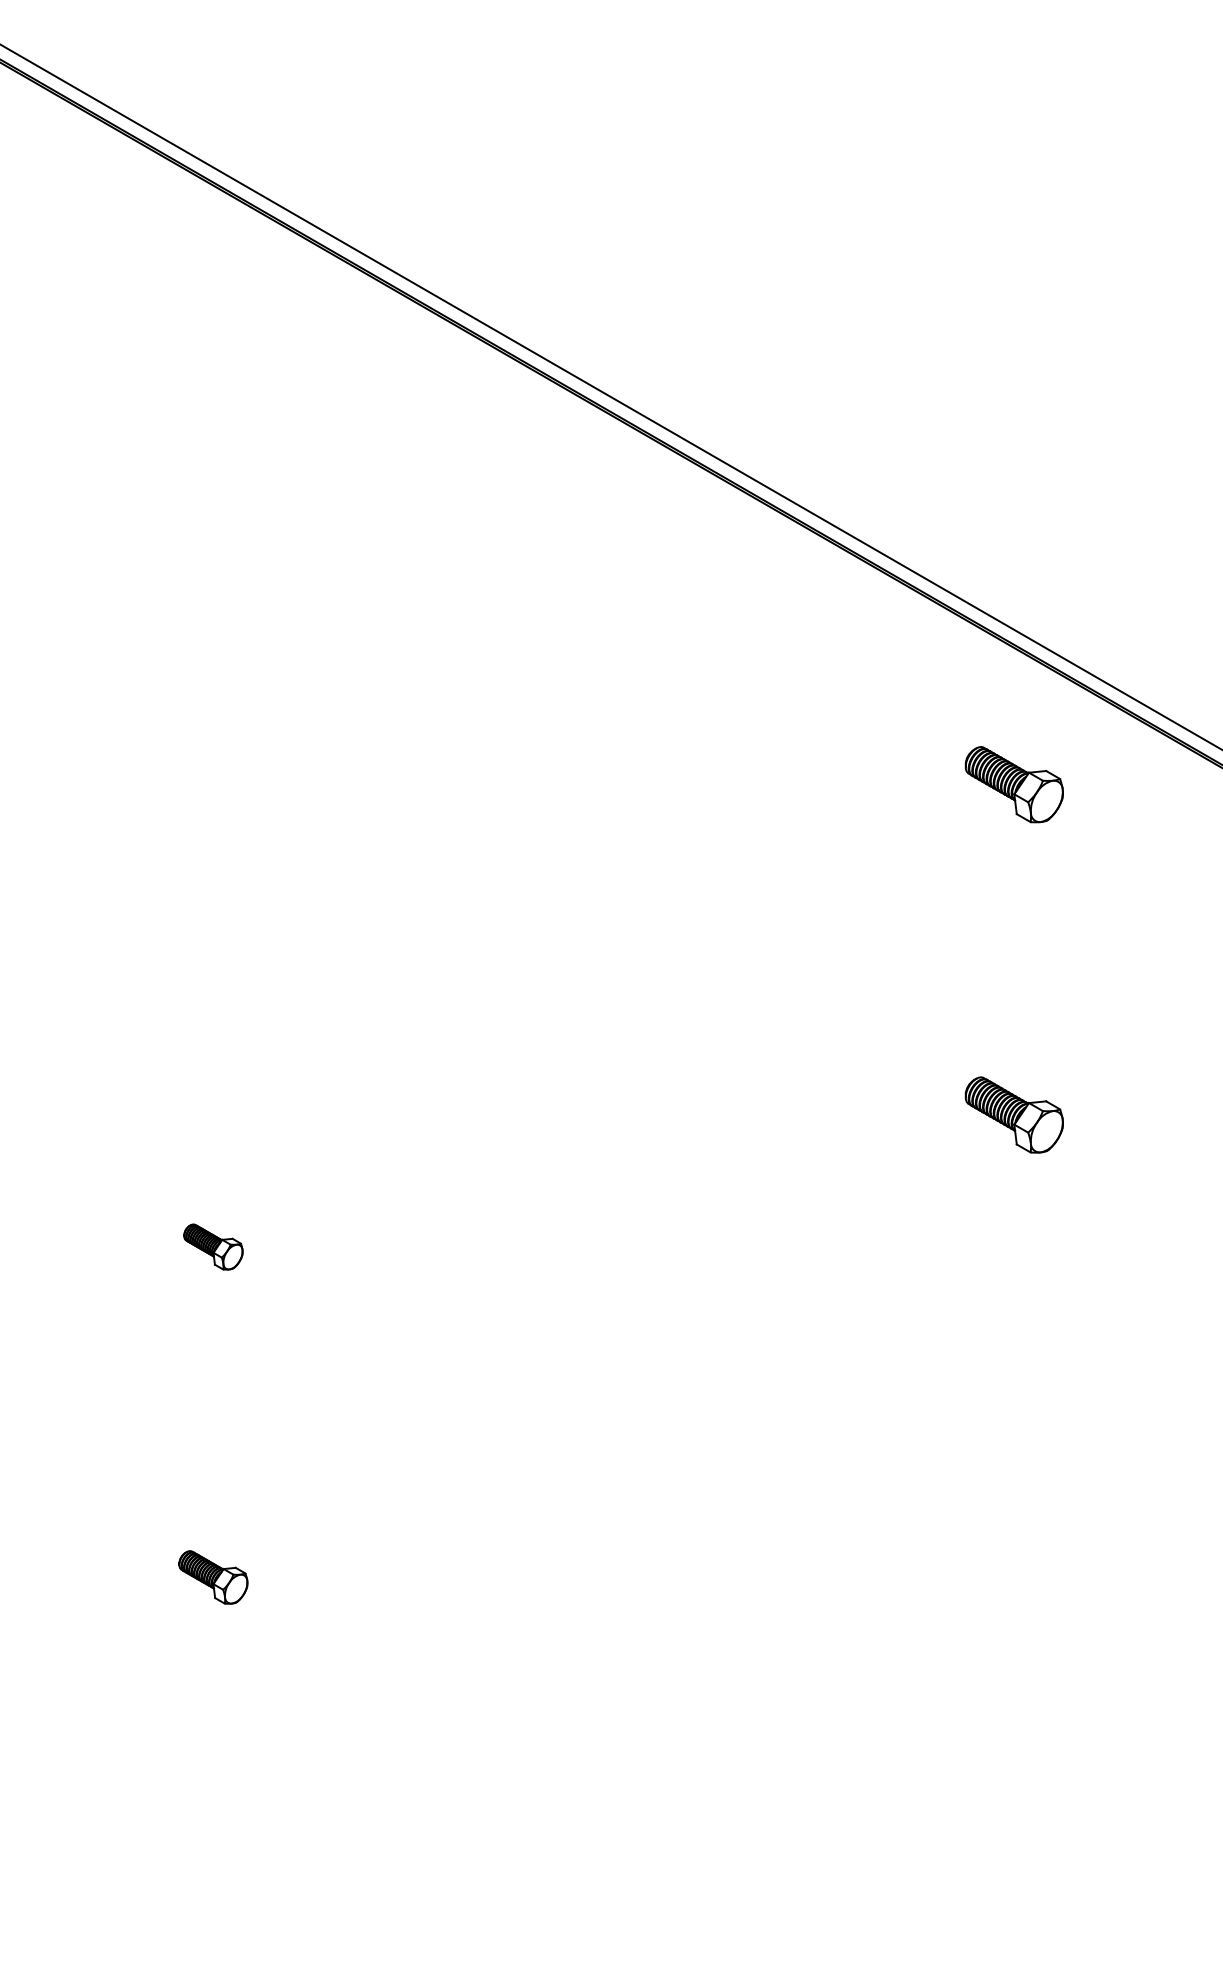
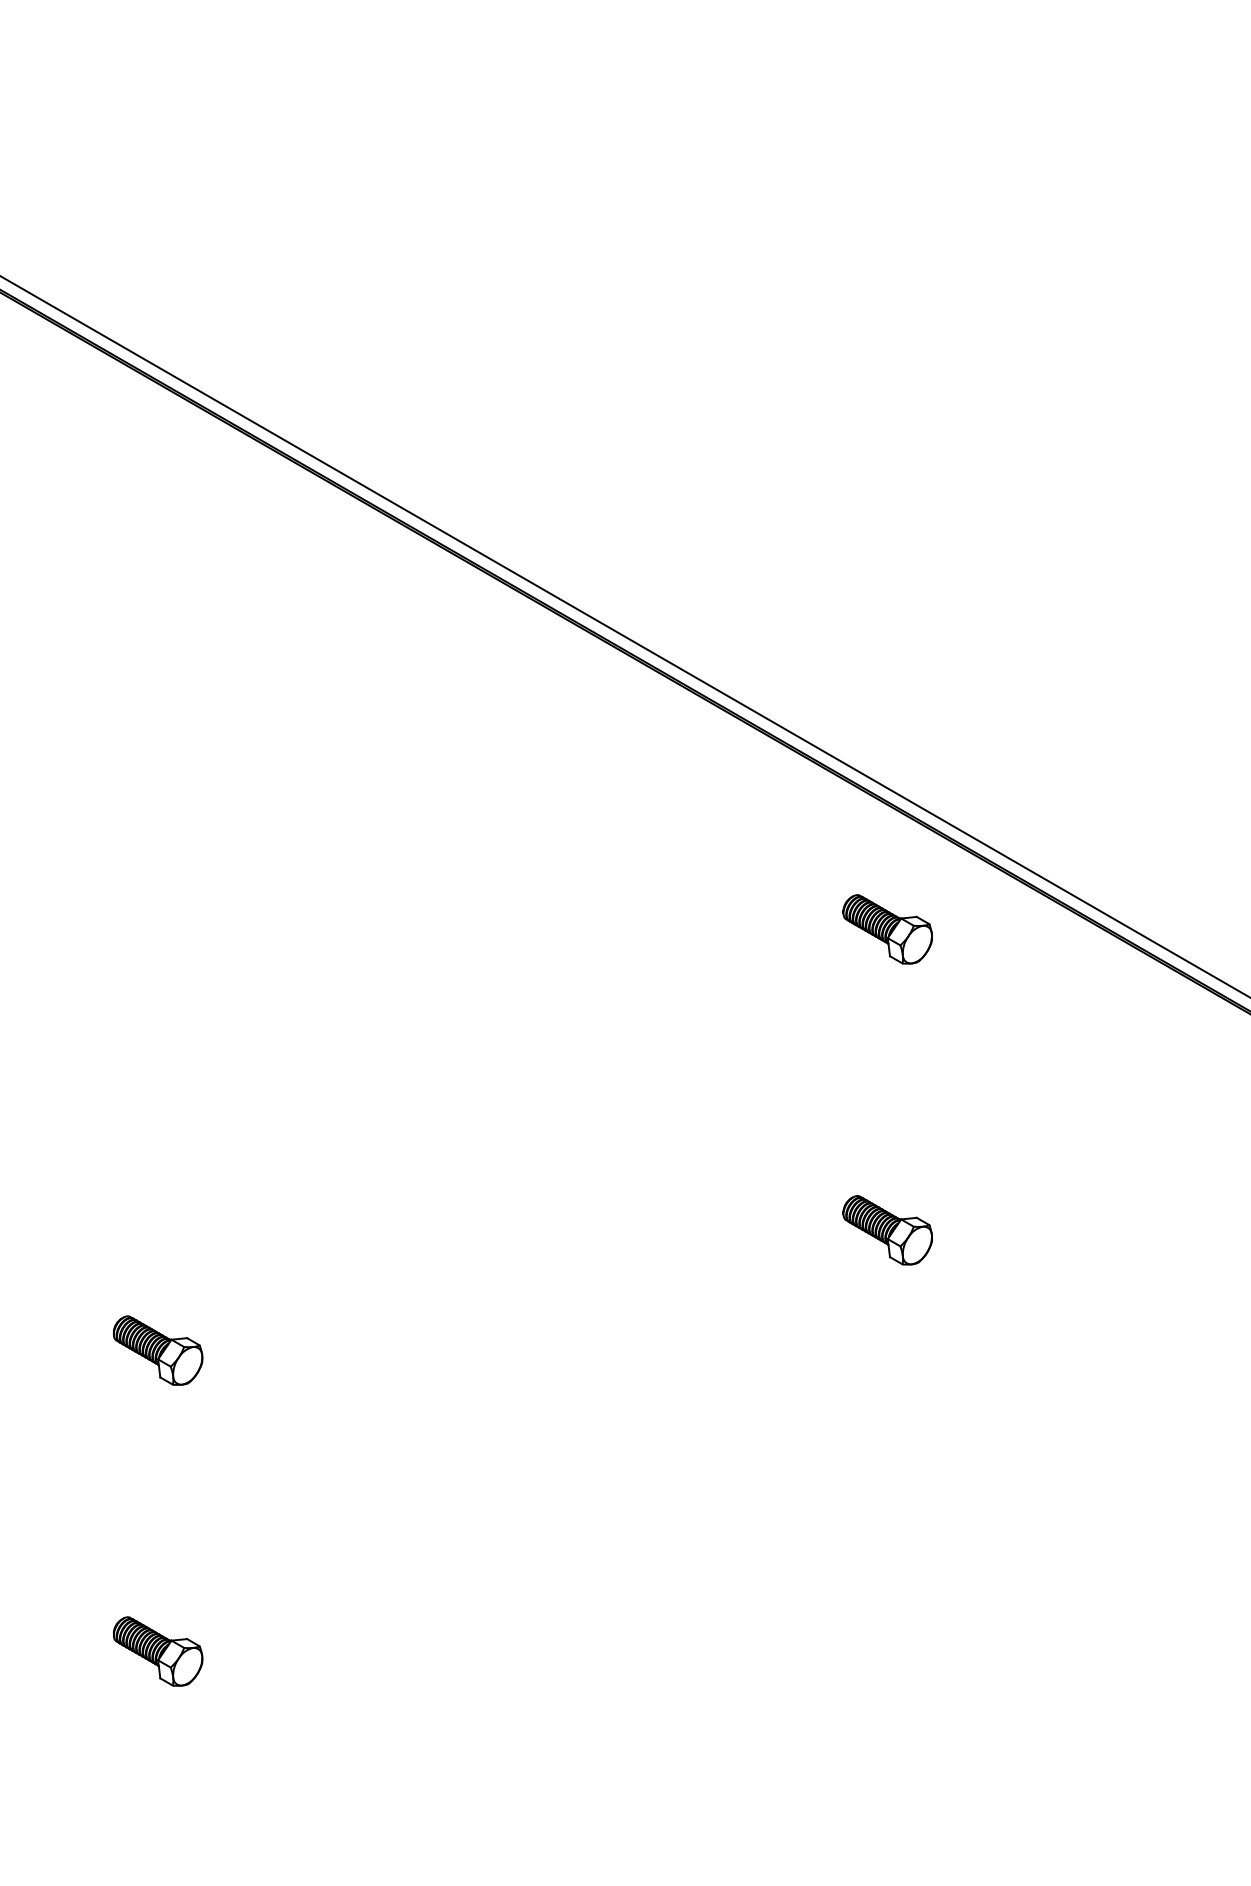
part: (213, 1246) -> (158, 1350), size x1.67
part: (213, 1577) -> (158, 1651), size x1.43

